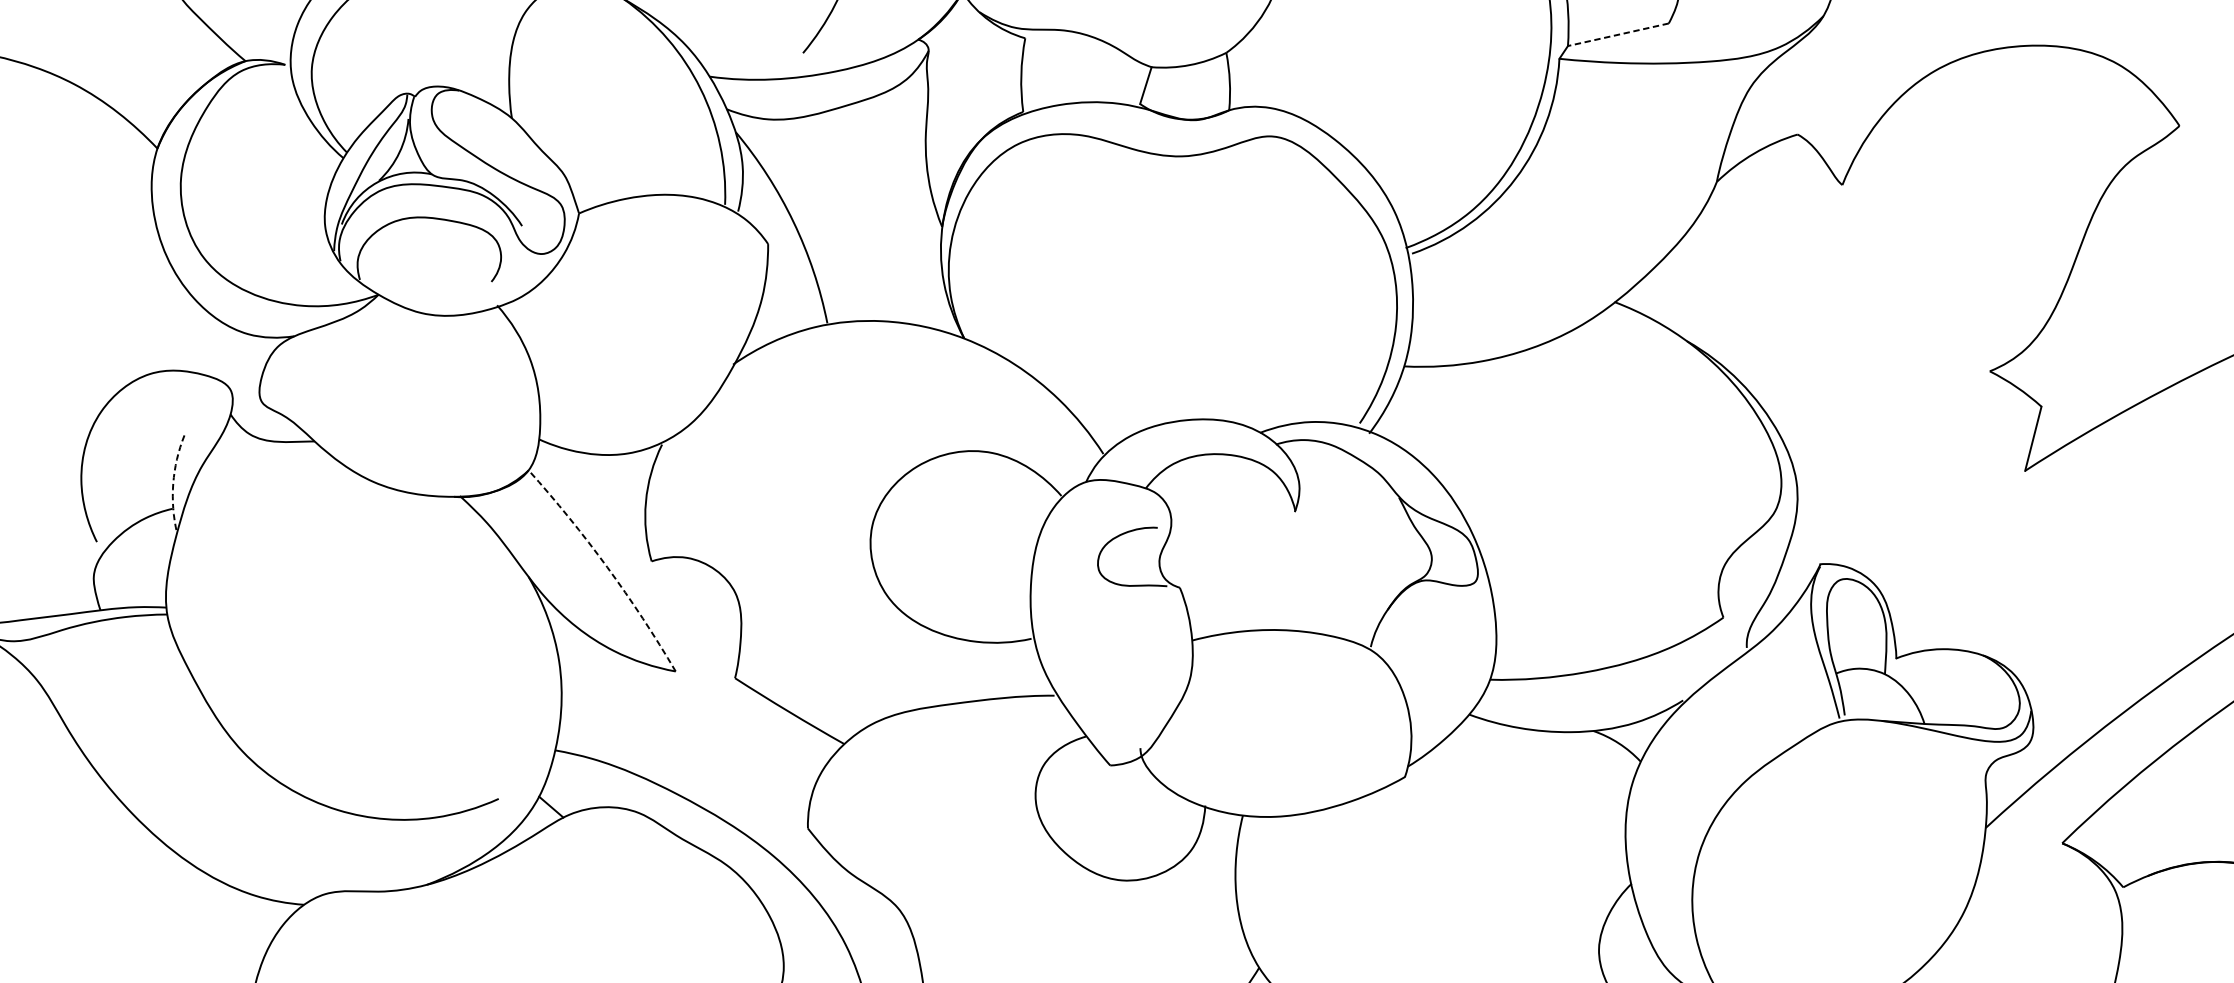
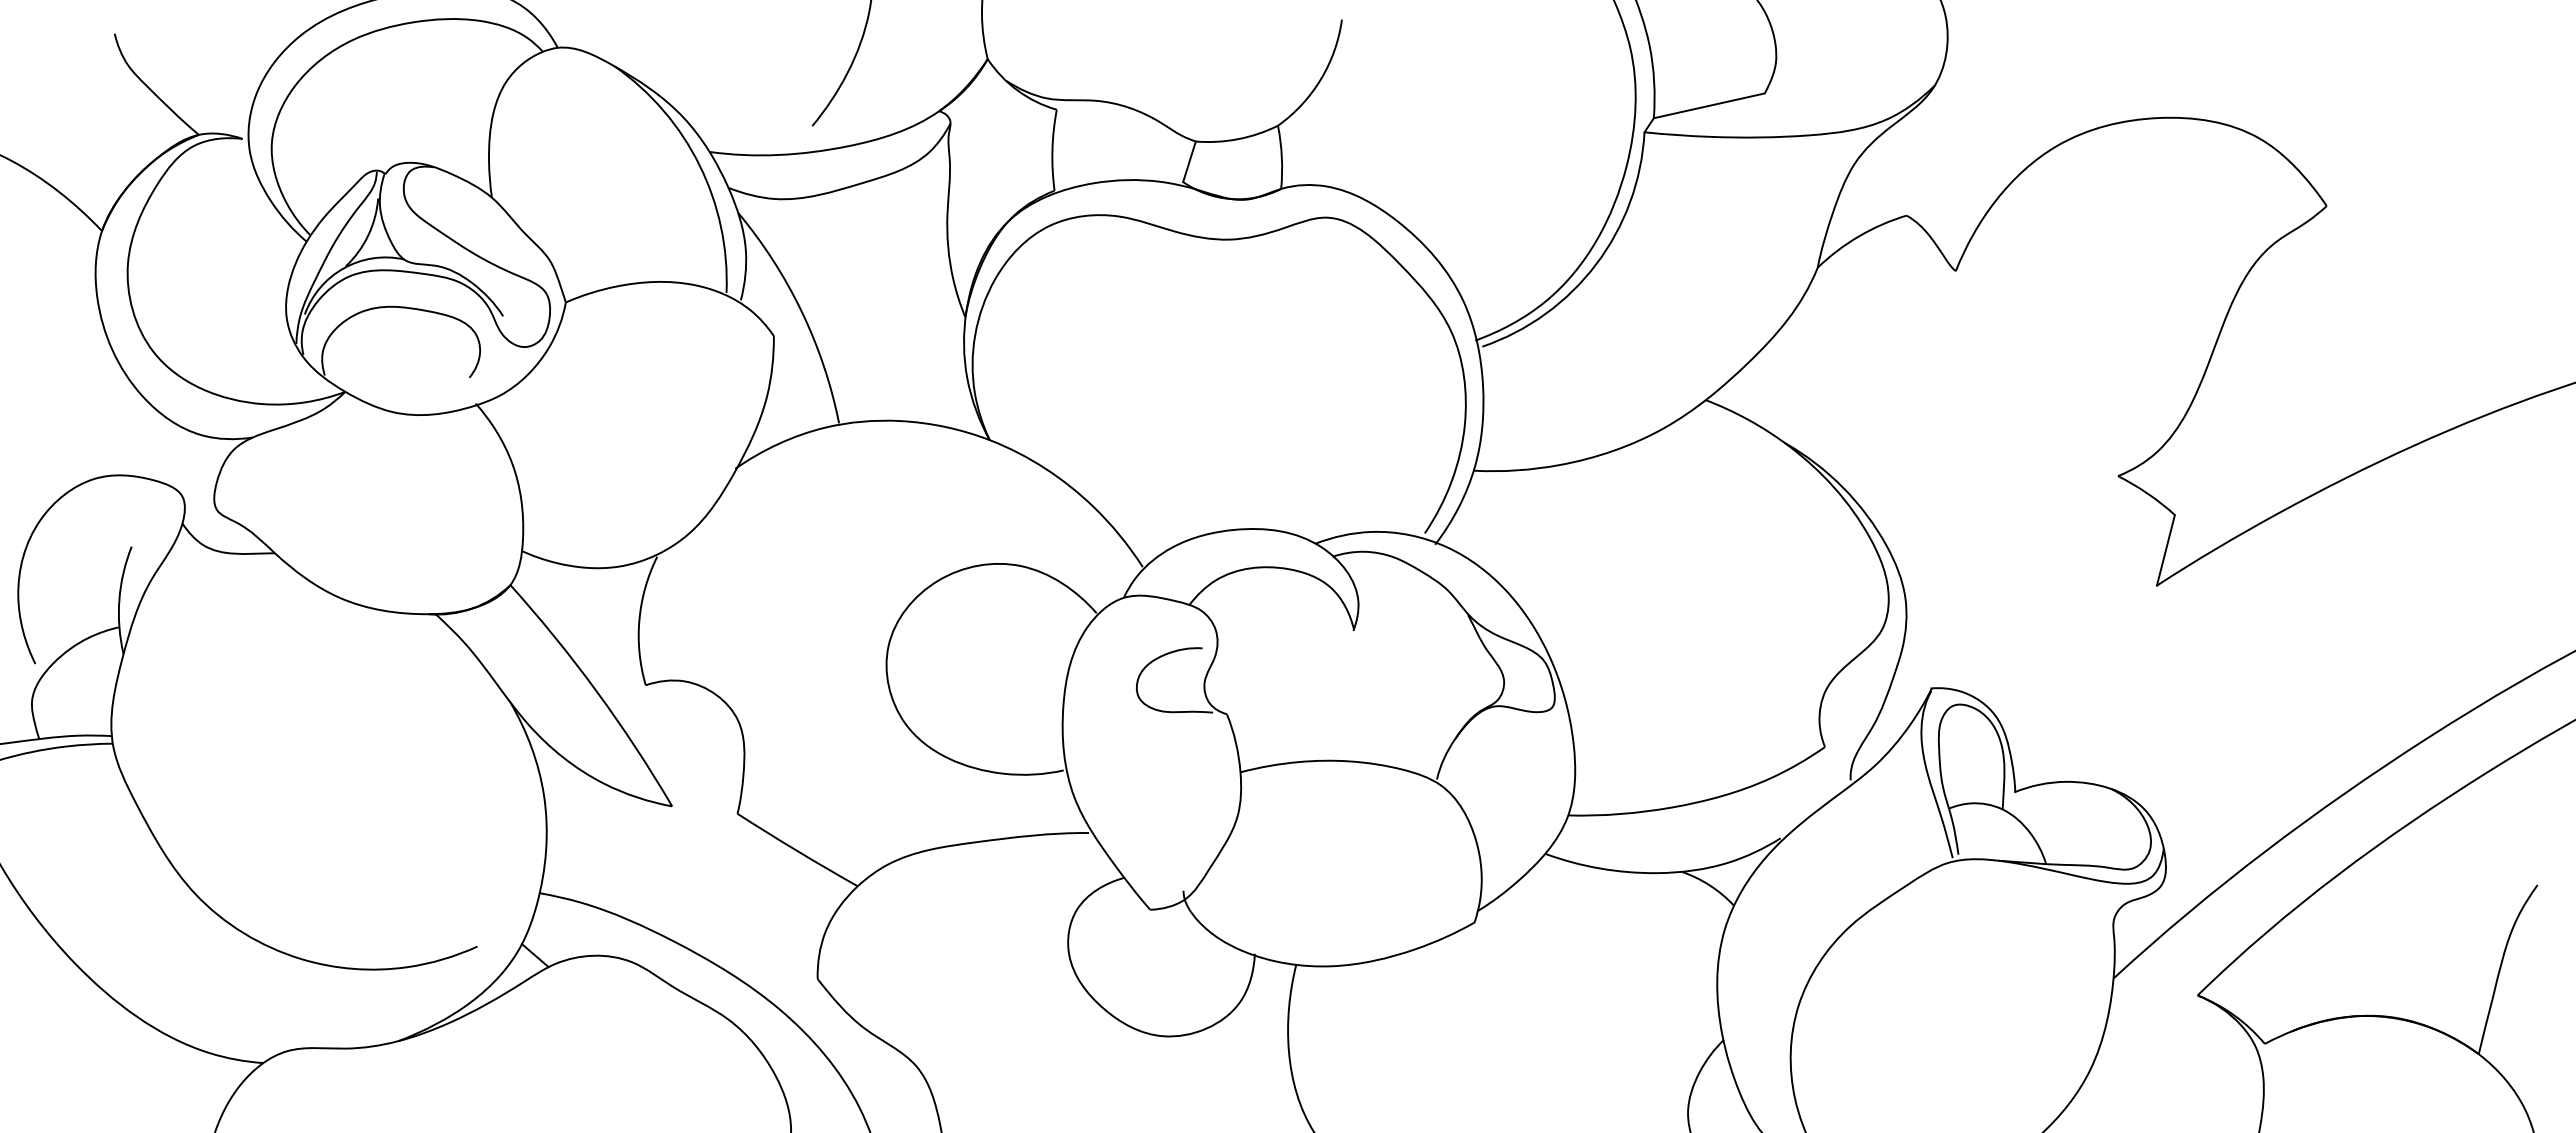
line: (1618, 34) -> (1709, 105), dashed -> solid
arc: (173, 483) -> (119, 599), dashed -> solid
arc: (606, 567) -> (596, 691), dashed -> solid

